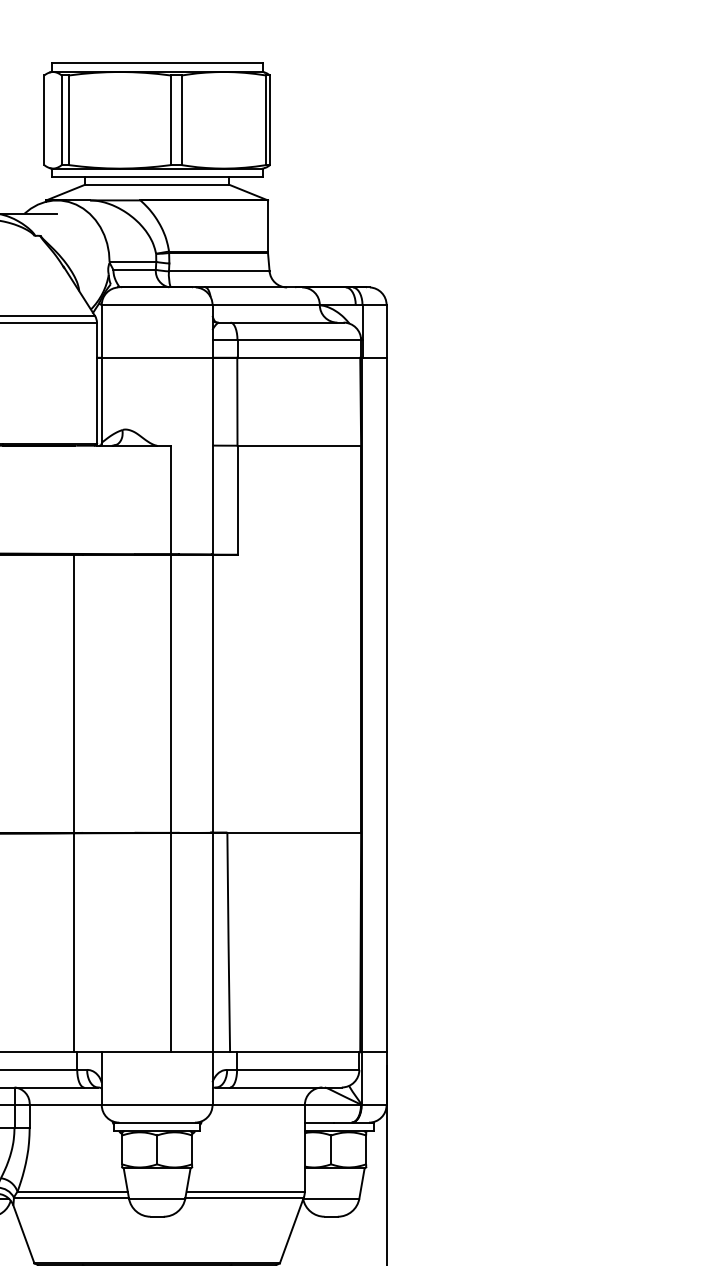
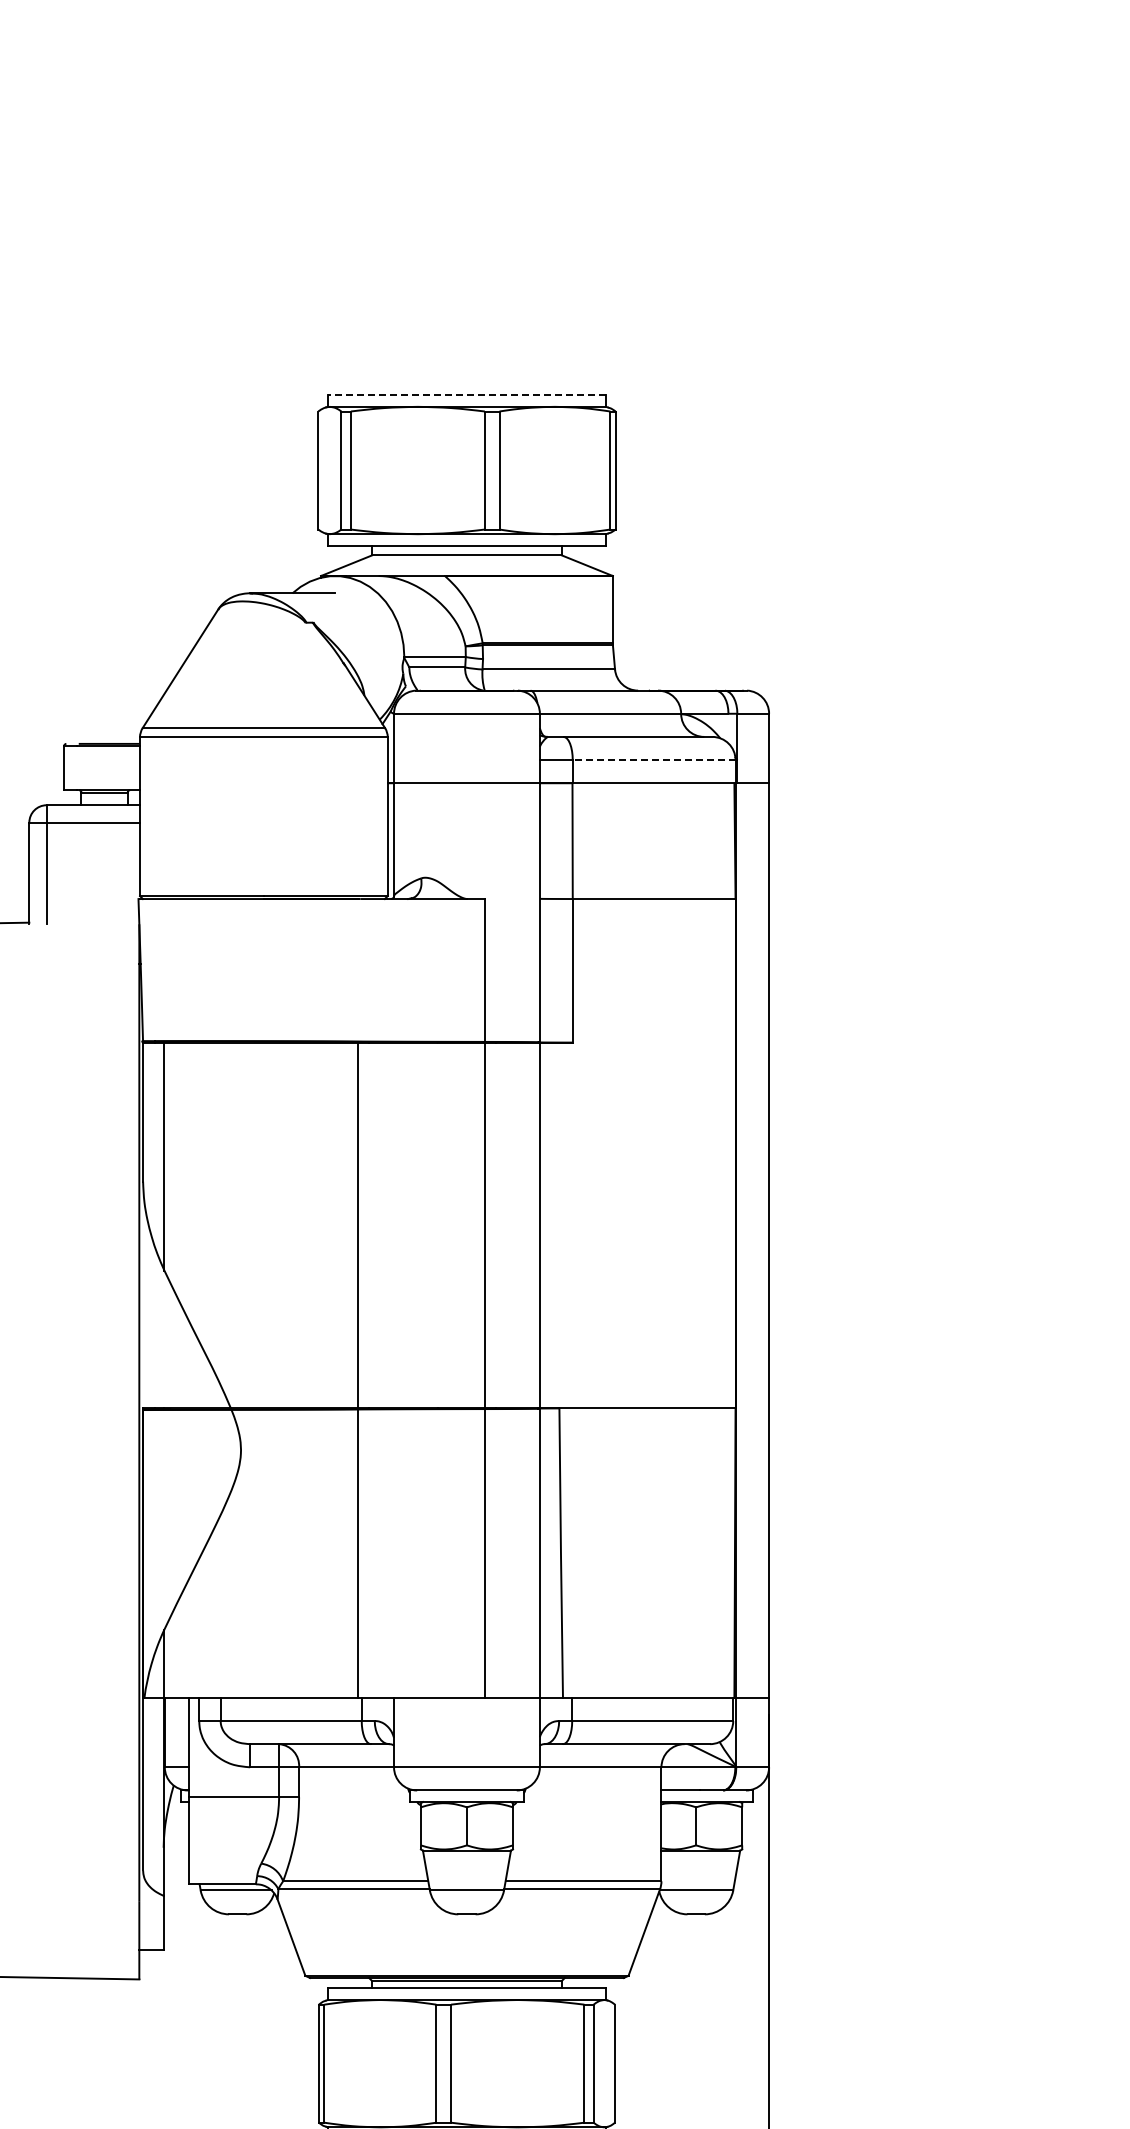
line: (156, 63) -> (466, 395), solid -> dashed
line: (298, 340) -> (653, 760), solid -> dashed

